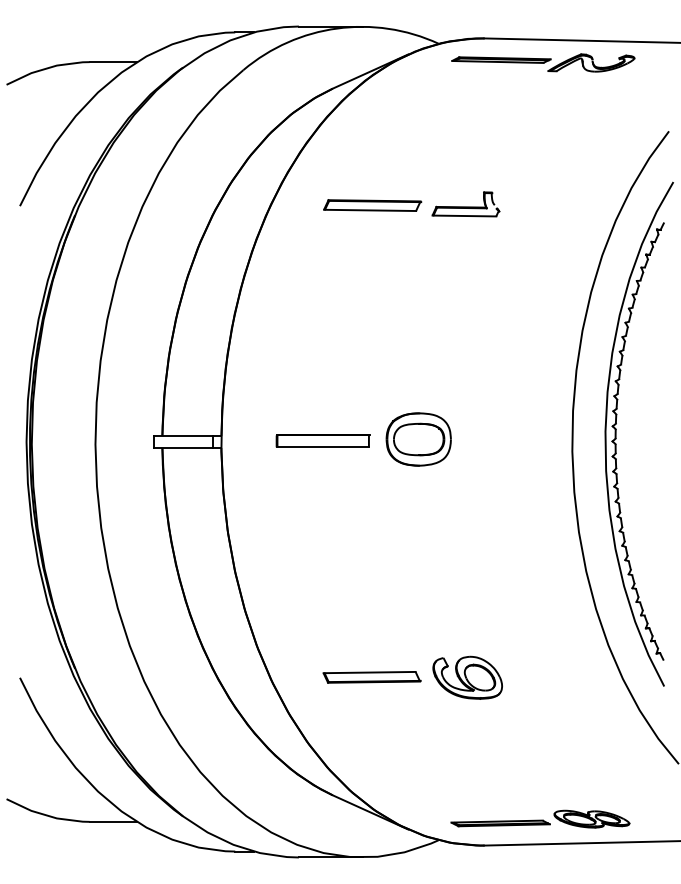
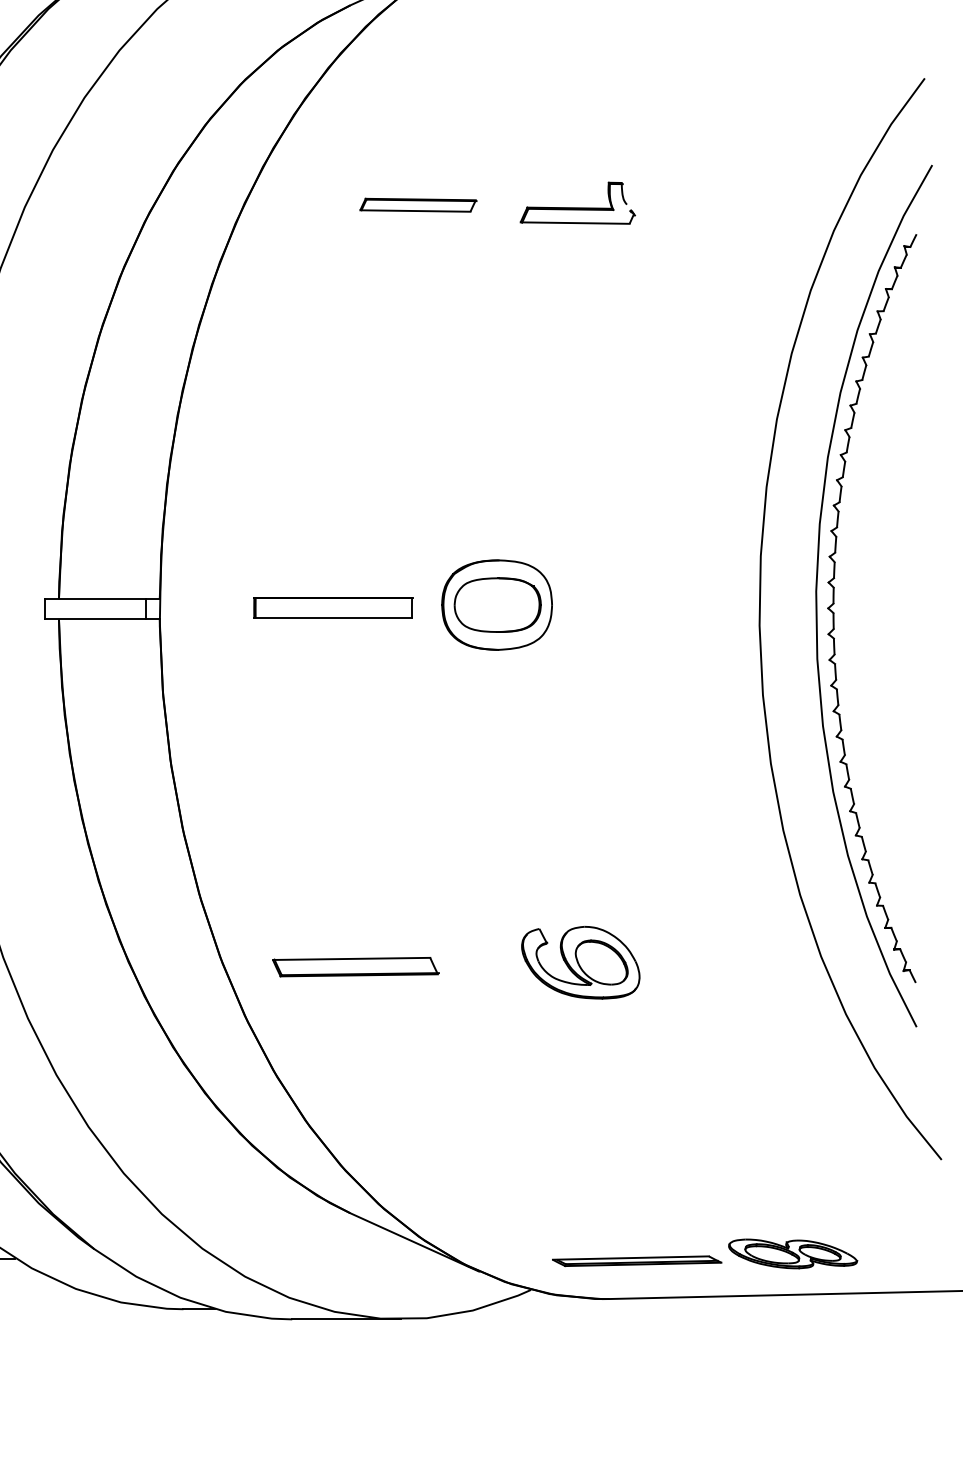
part: (372, 205) -> (418, 205), size x0.7
part: (371, 677) -> (354, 967), moved
part: (467, 677) -> (580, 962), moved

